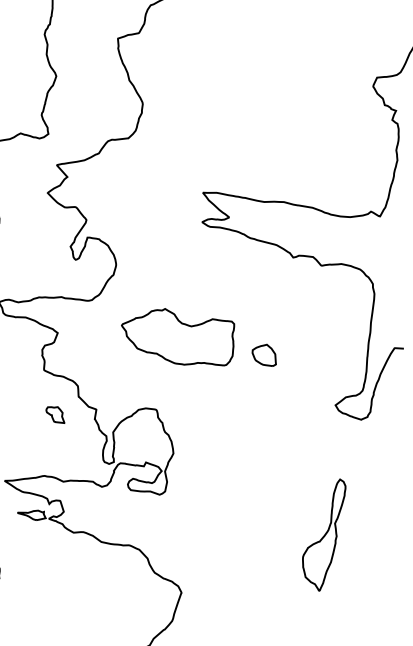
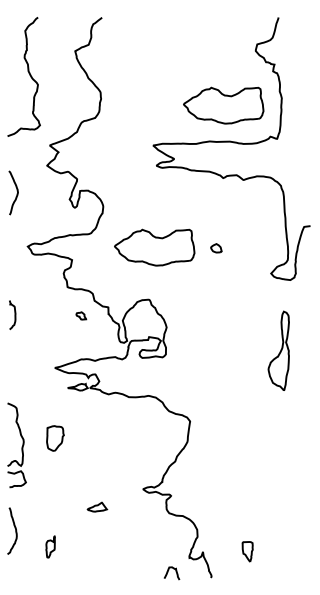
part: (313, 154) -> (223, 105), added
part: (264, 355) -> (216, 248), size x0.6
part: (56, 413) -> (81, 315), size x0.7
part: (322, 532) -> (278, 350), moved

